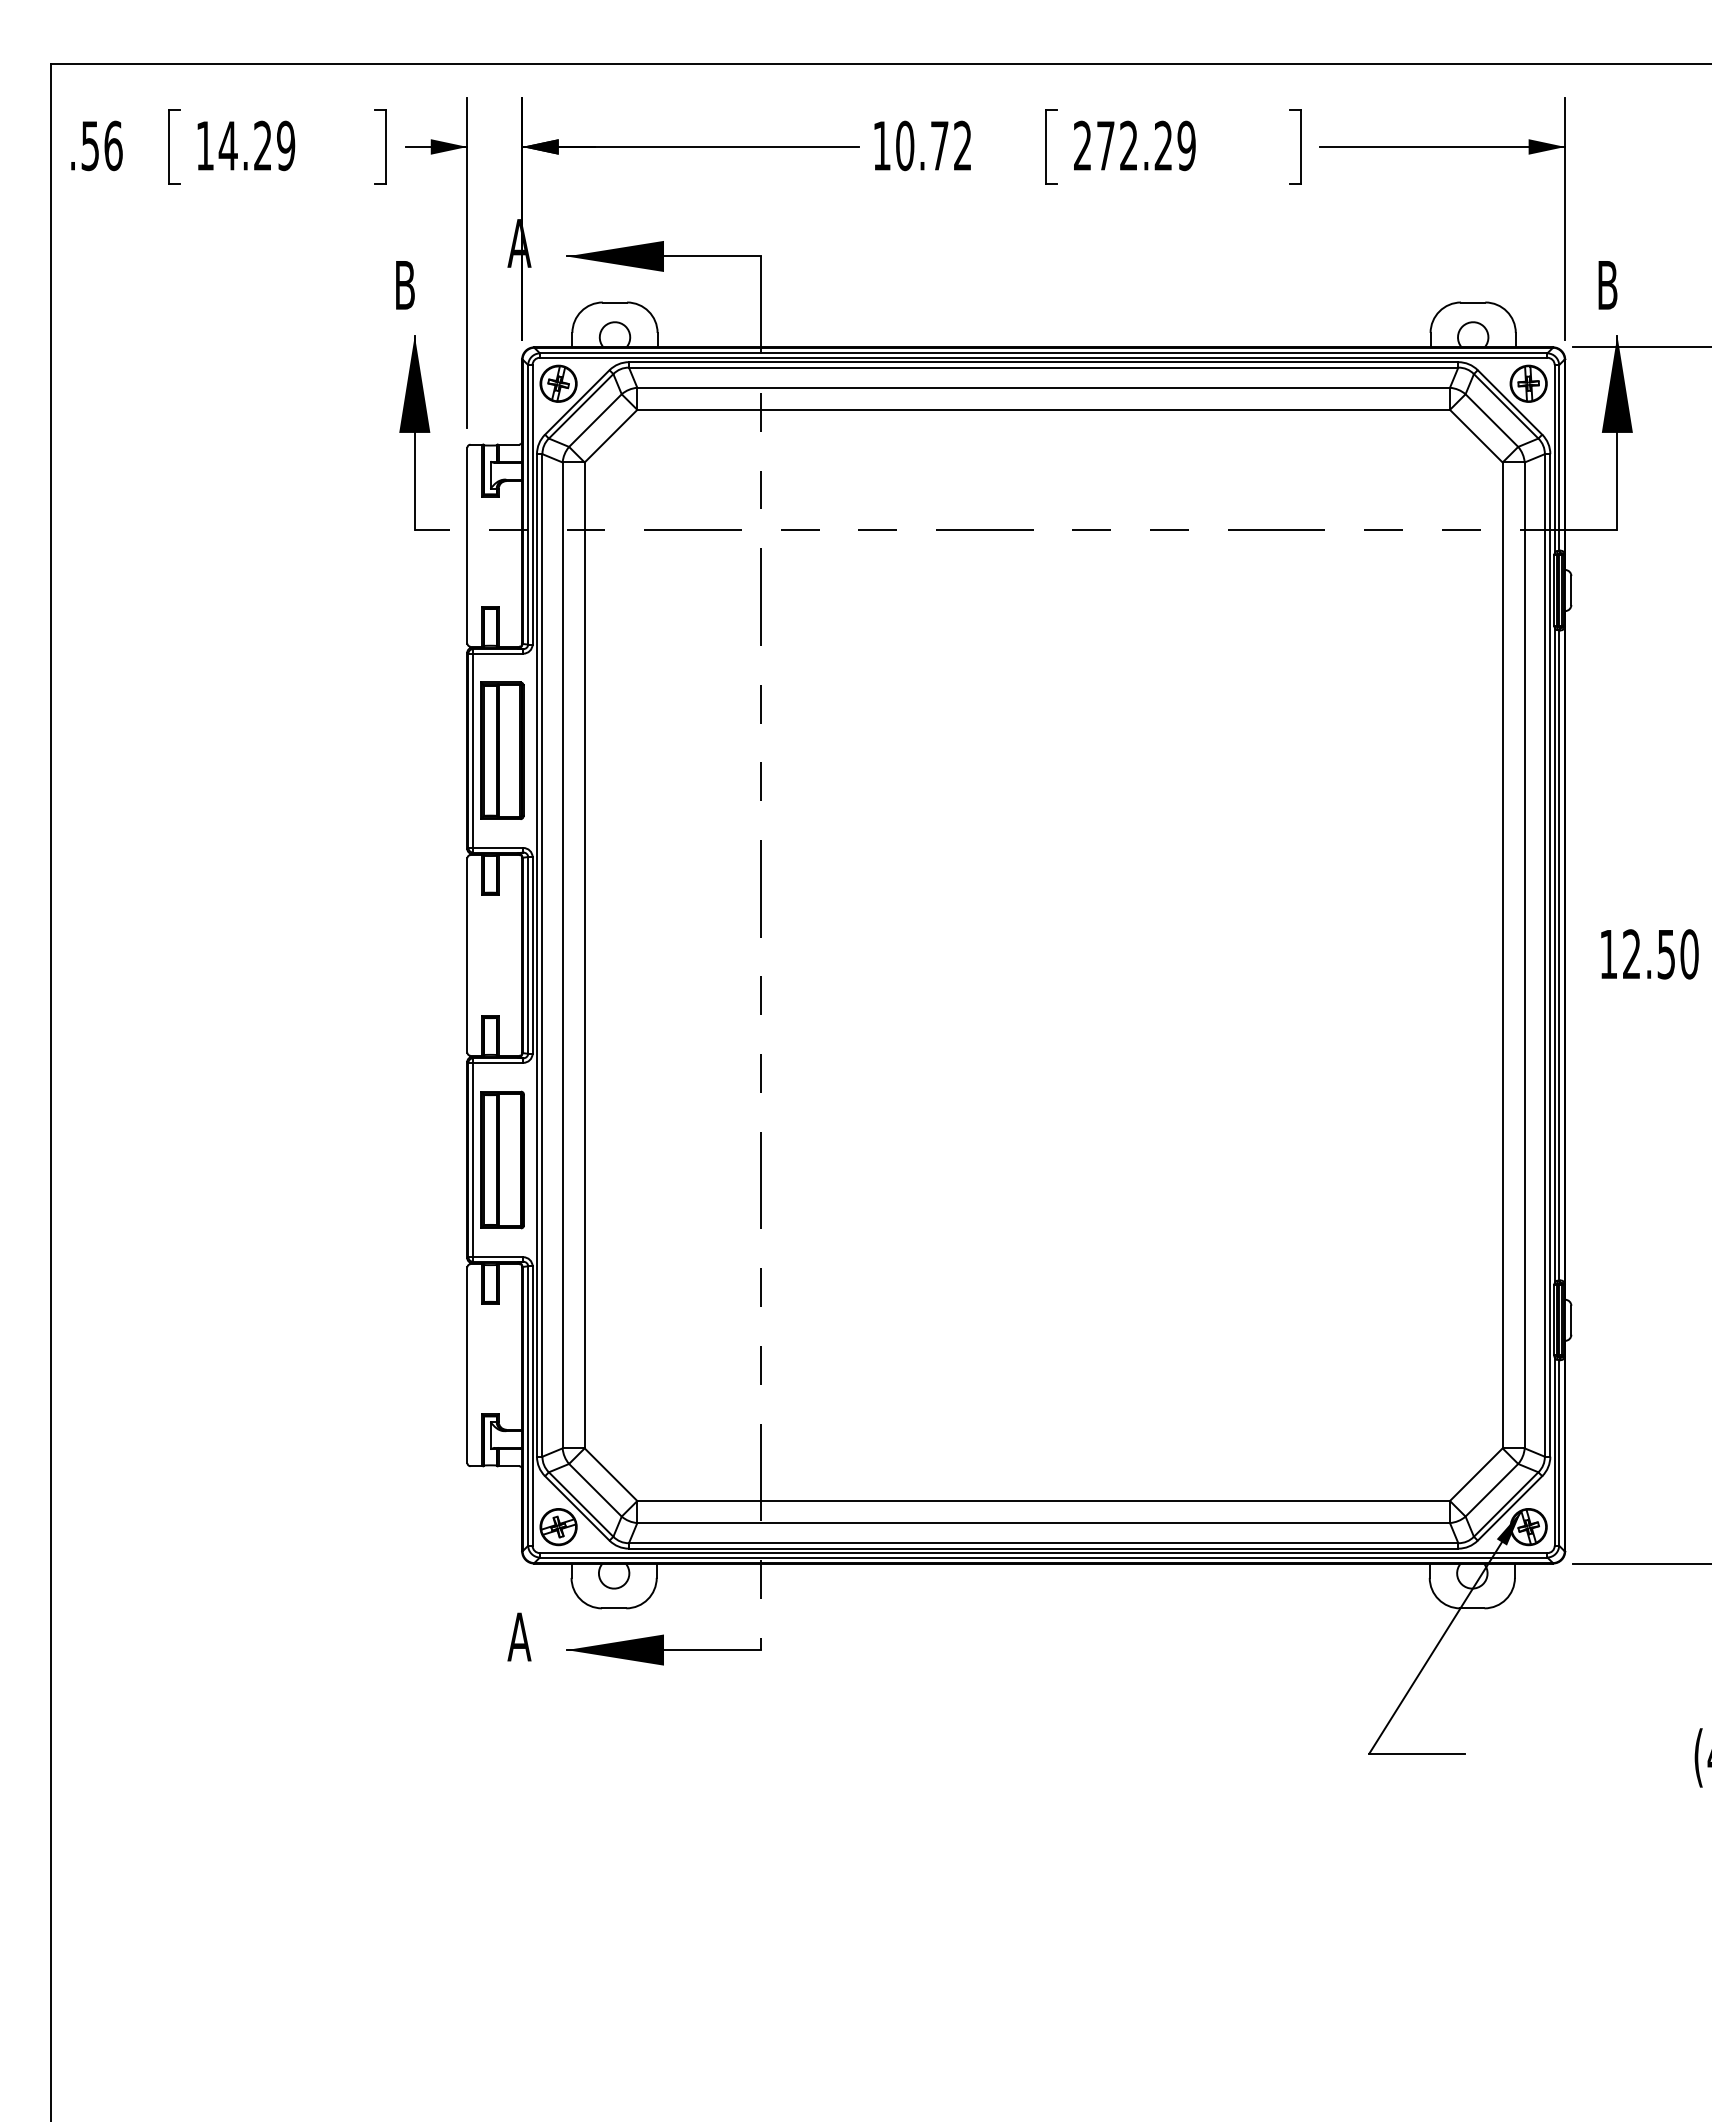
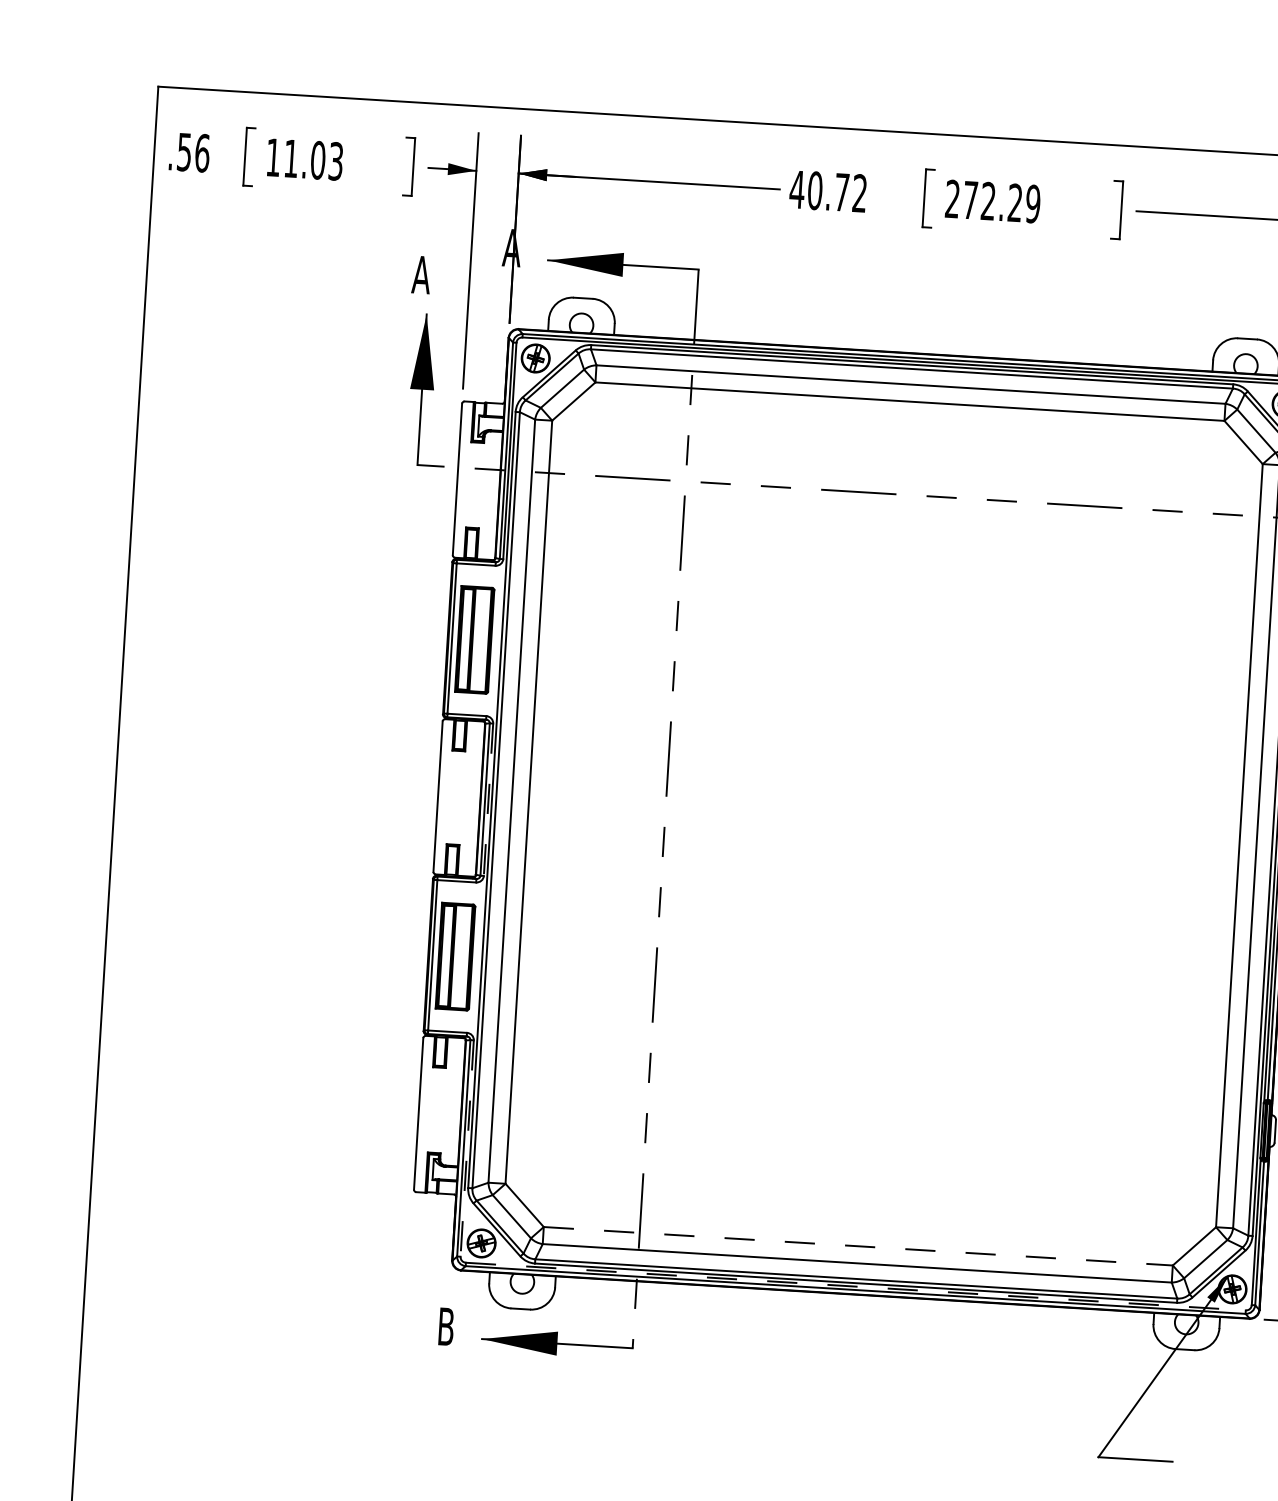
text: (256, 145) -> (313, 159), 14.29 -> 11.03
text: (881, 145) -> (796, 189), 10.72 -> 40.72
text: (404, 285) -> (421, 275), B -> A
line: (532, 955) -> (488, 799), solid -> dashed
line: (532, 1406) -> (467, 1148), solid -> dashed
line: (1044, 1501) -> (858, 1246), solid -> dashed
line: (1043, 1553) -> (855, 1286), solid -> dashed
text: (519, 1636) -> (446, 1326), A -> B

